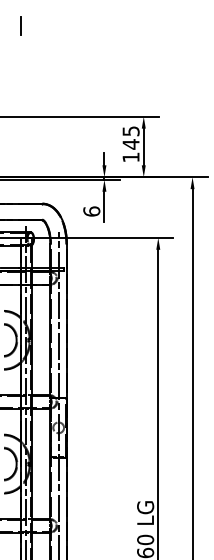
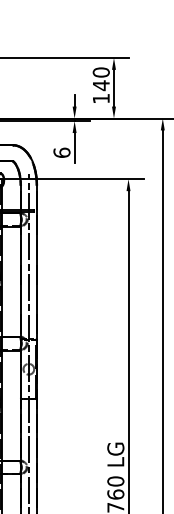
text: (130, 131) -> (100, 72), 145 -> 140

